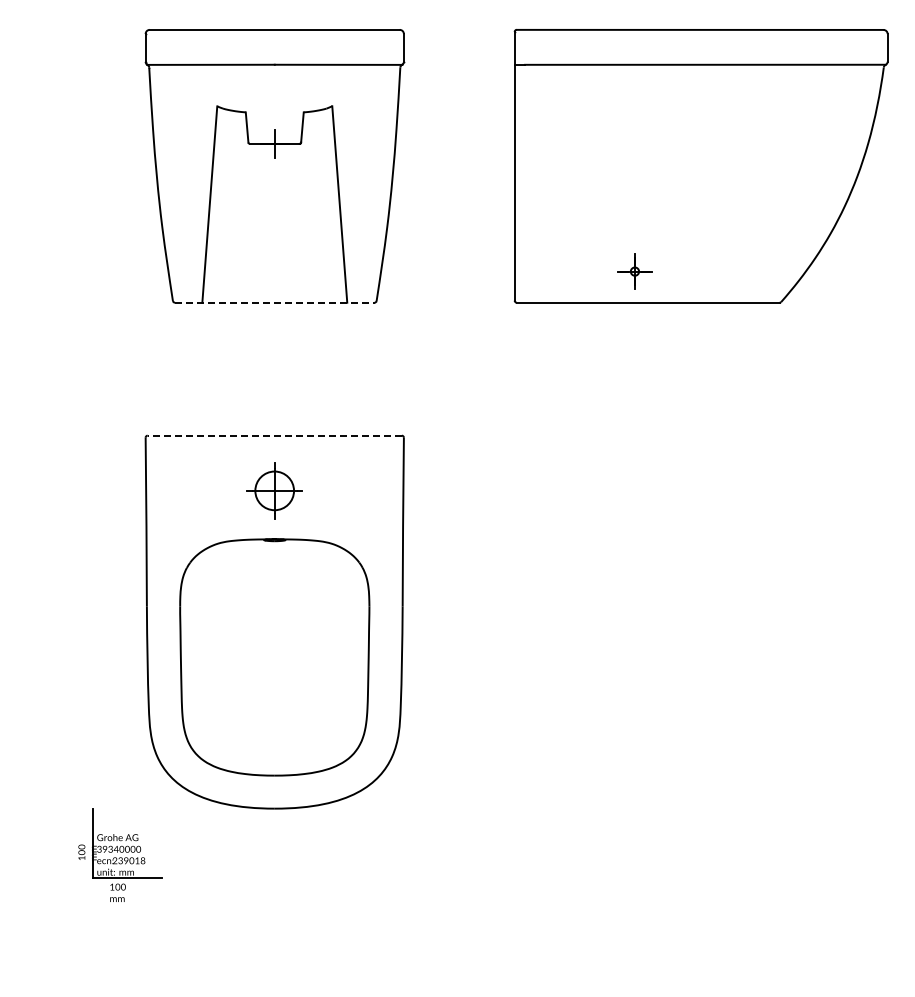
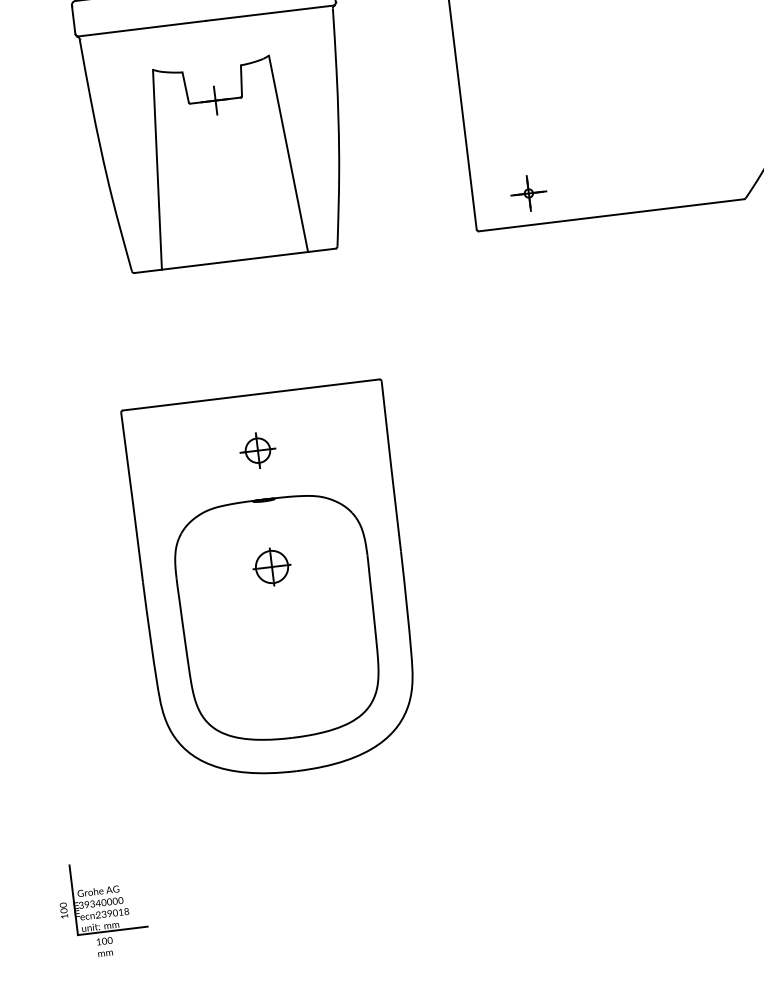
part: (634, 271) -> (528, 193), moved
line: (274, 302) -> (234, 260), dashed -> solid
line: (274, 435) -> (250, 394), dashed -> solid
part: (274, 490) -> (257, 450), size x0.62
part: (274, 606) -> (271, 567), added
part: (120, 854) -> (103, 907), moved

